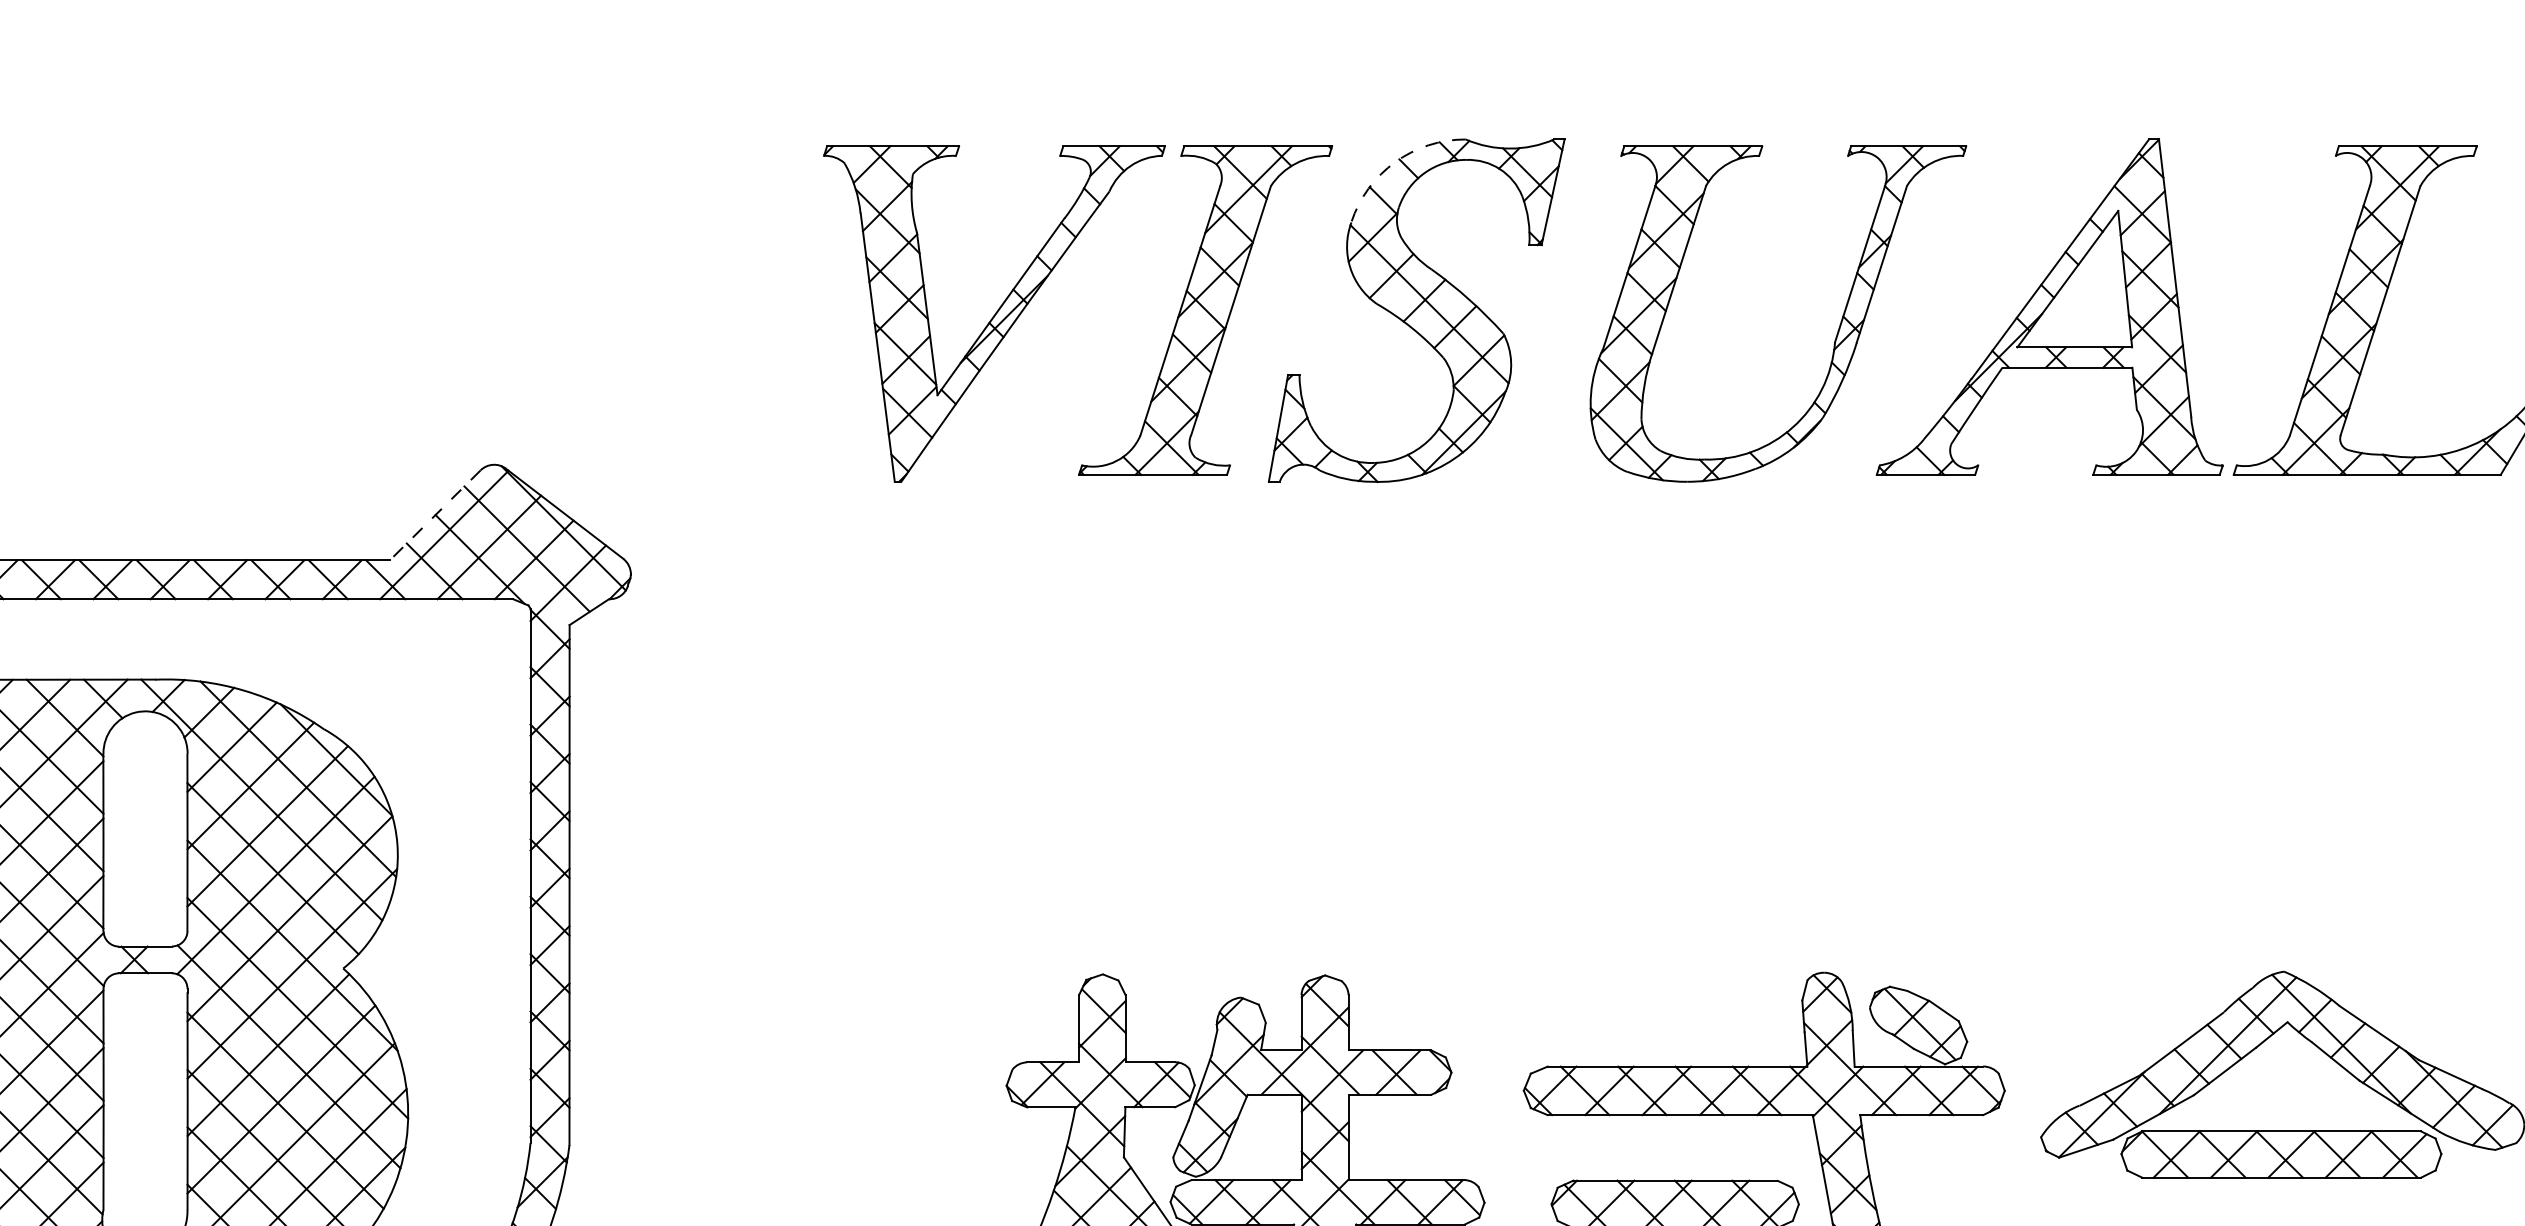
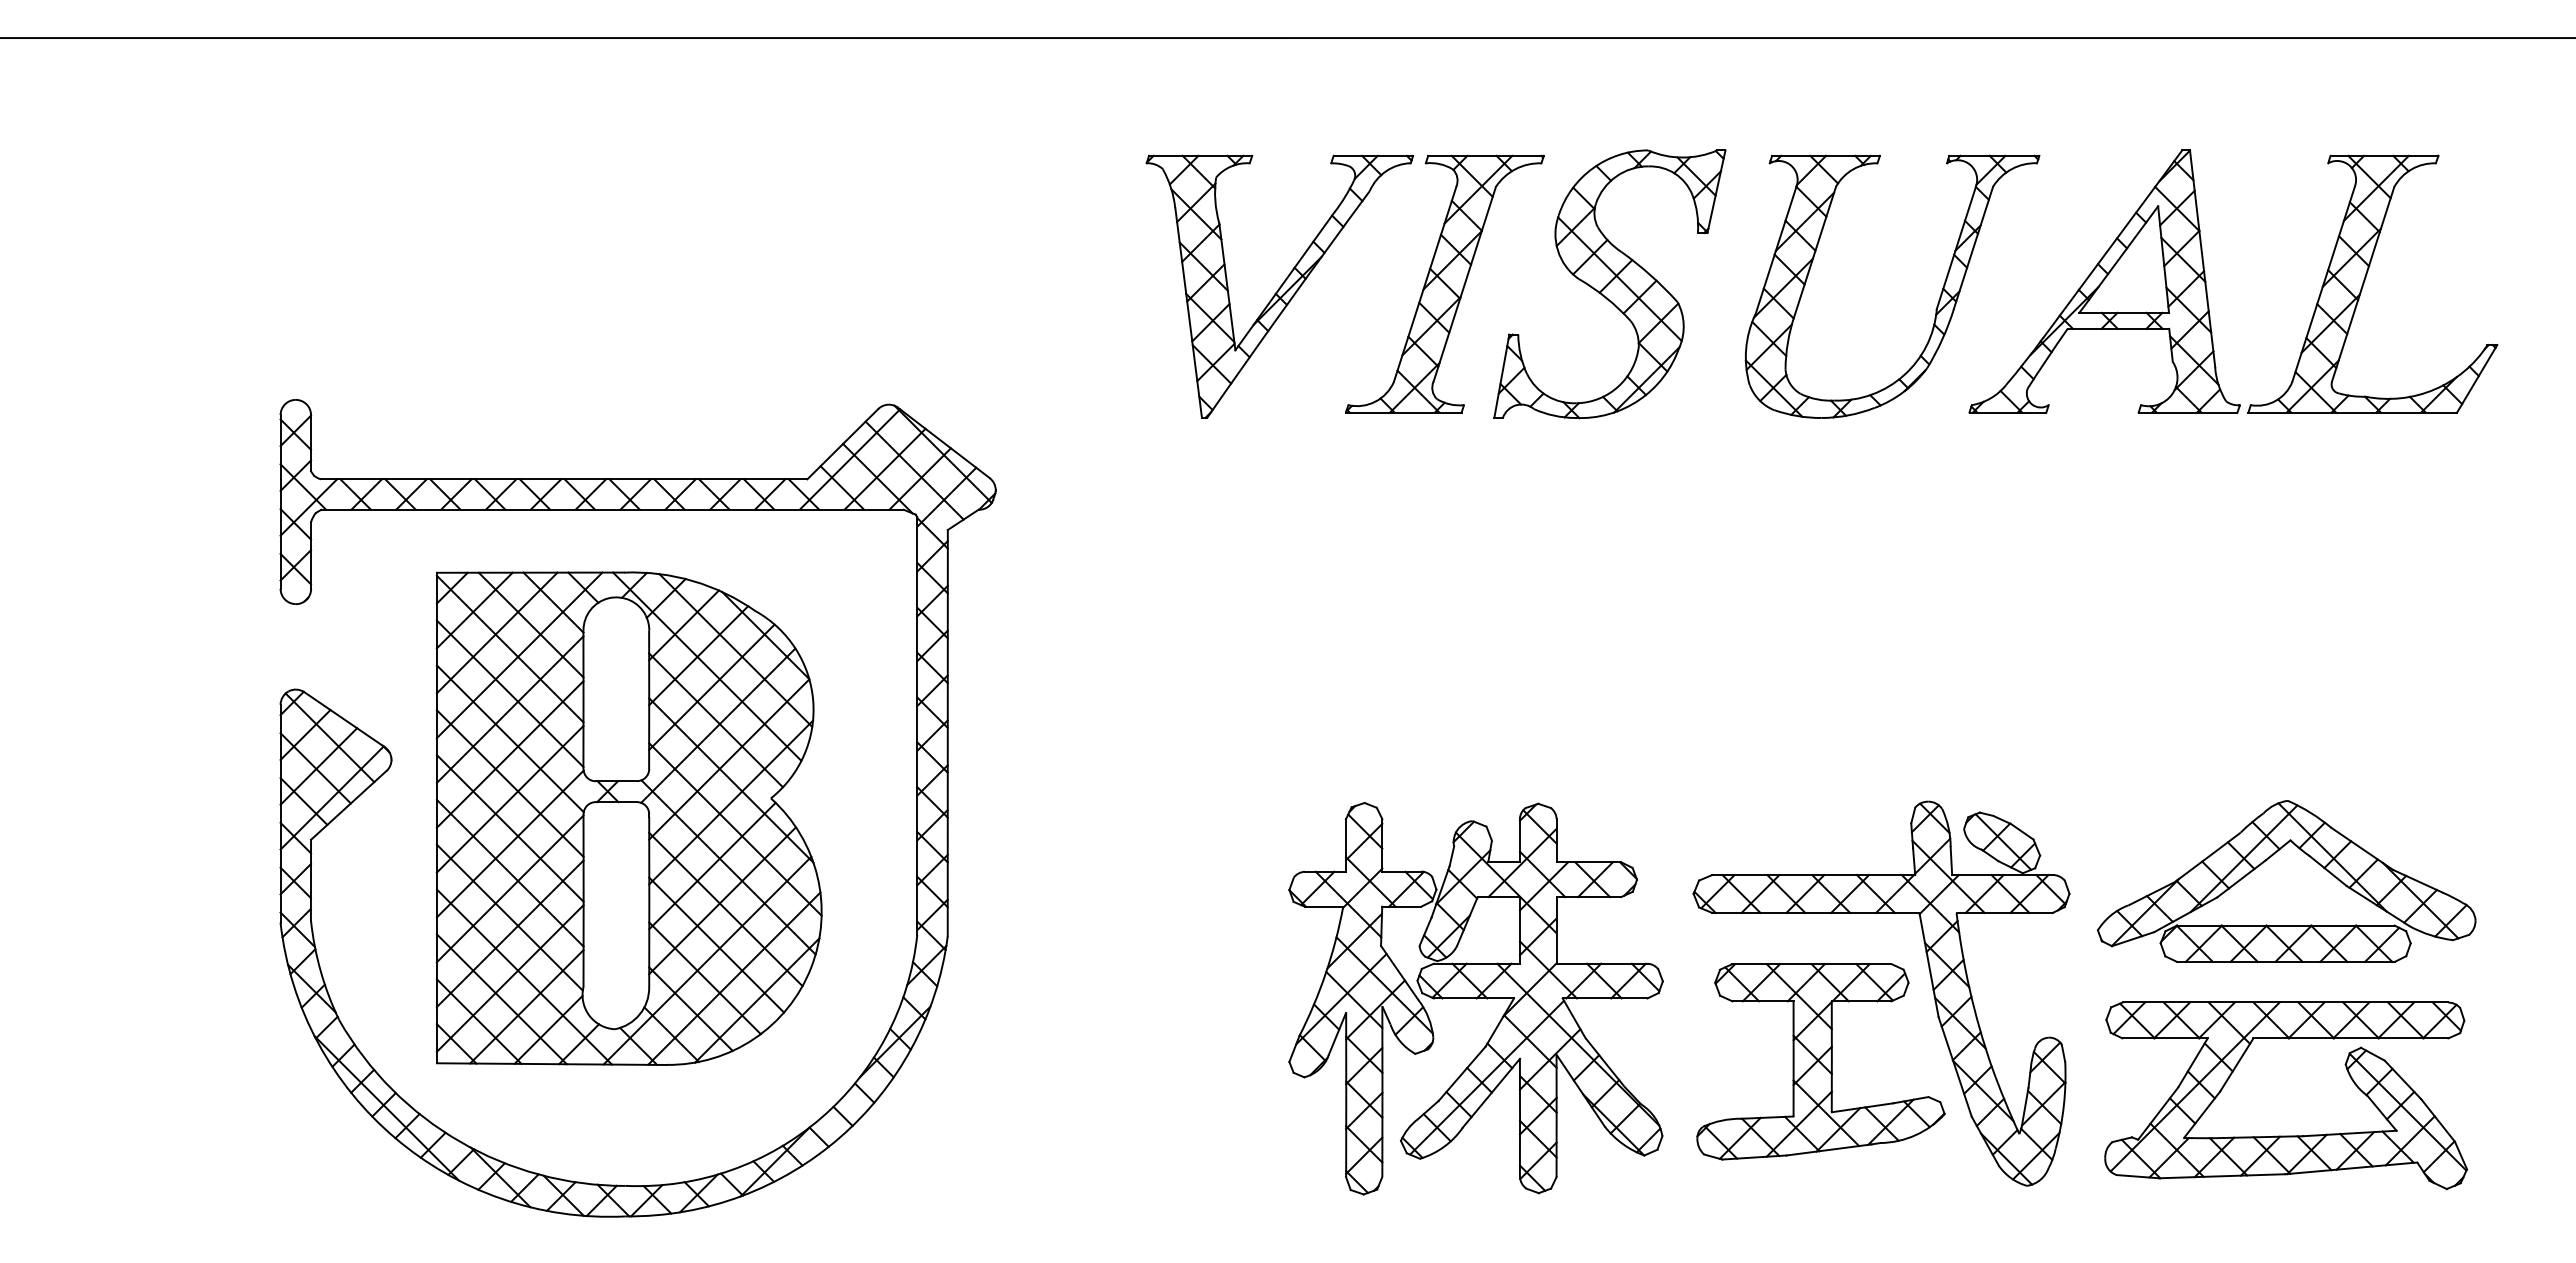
arc: (1394, 162) -> (1592, 168), dashed -> solid
line: (434, 515) -> (842, 444), dashed -> solid

